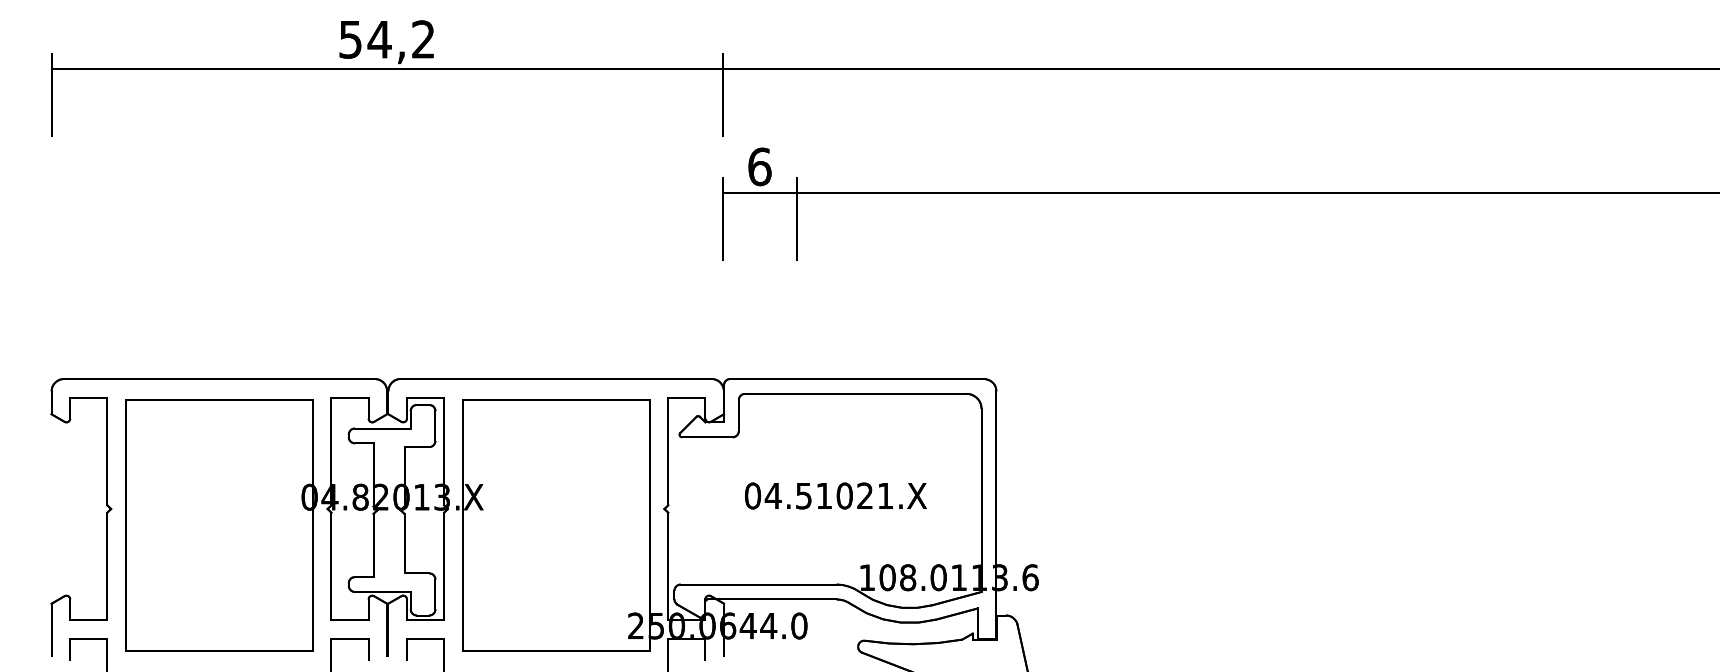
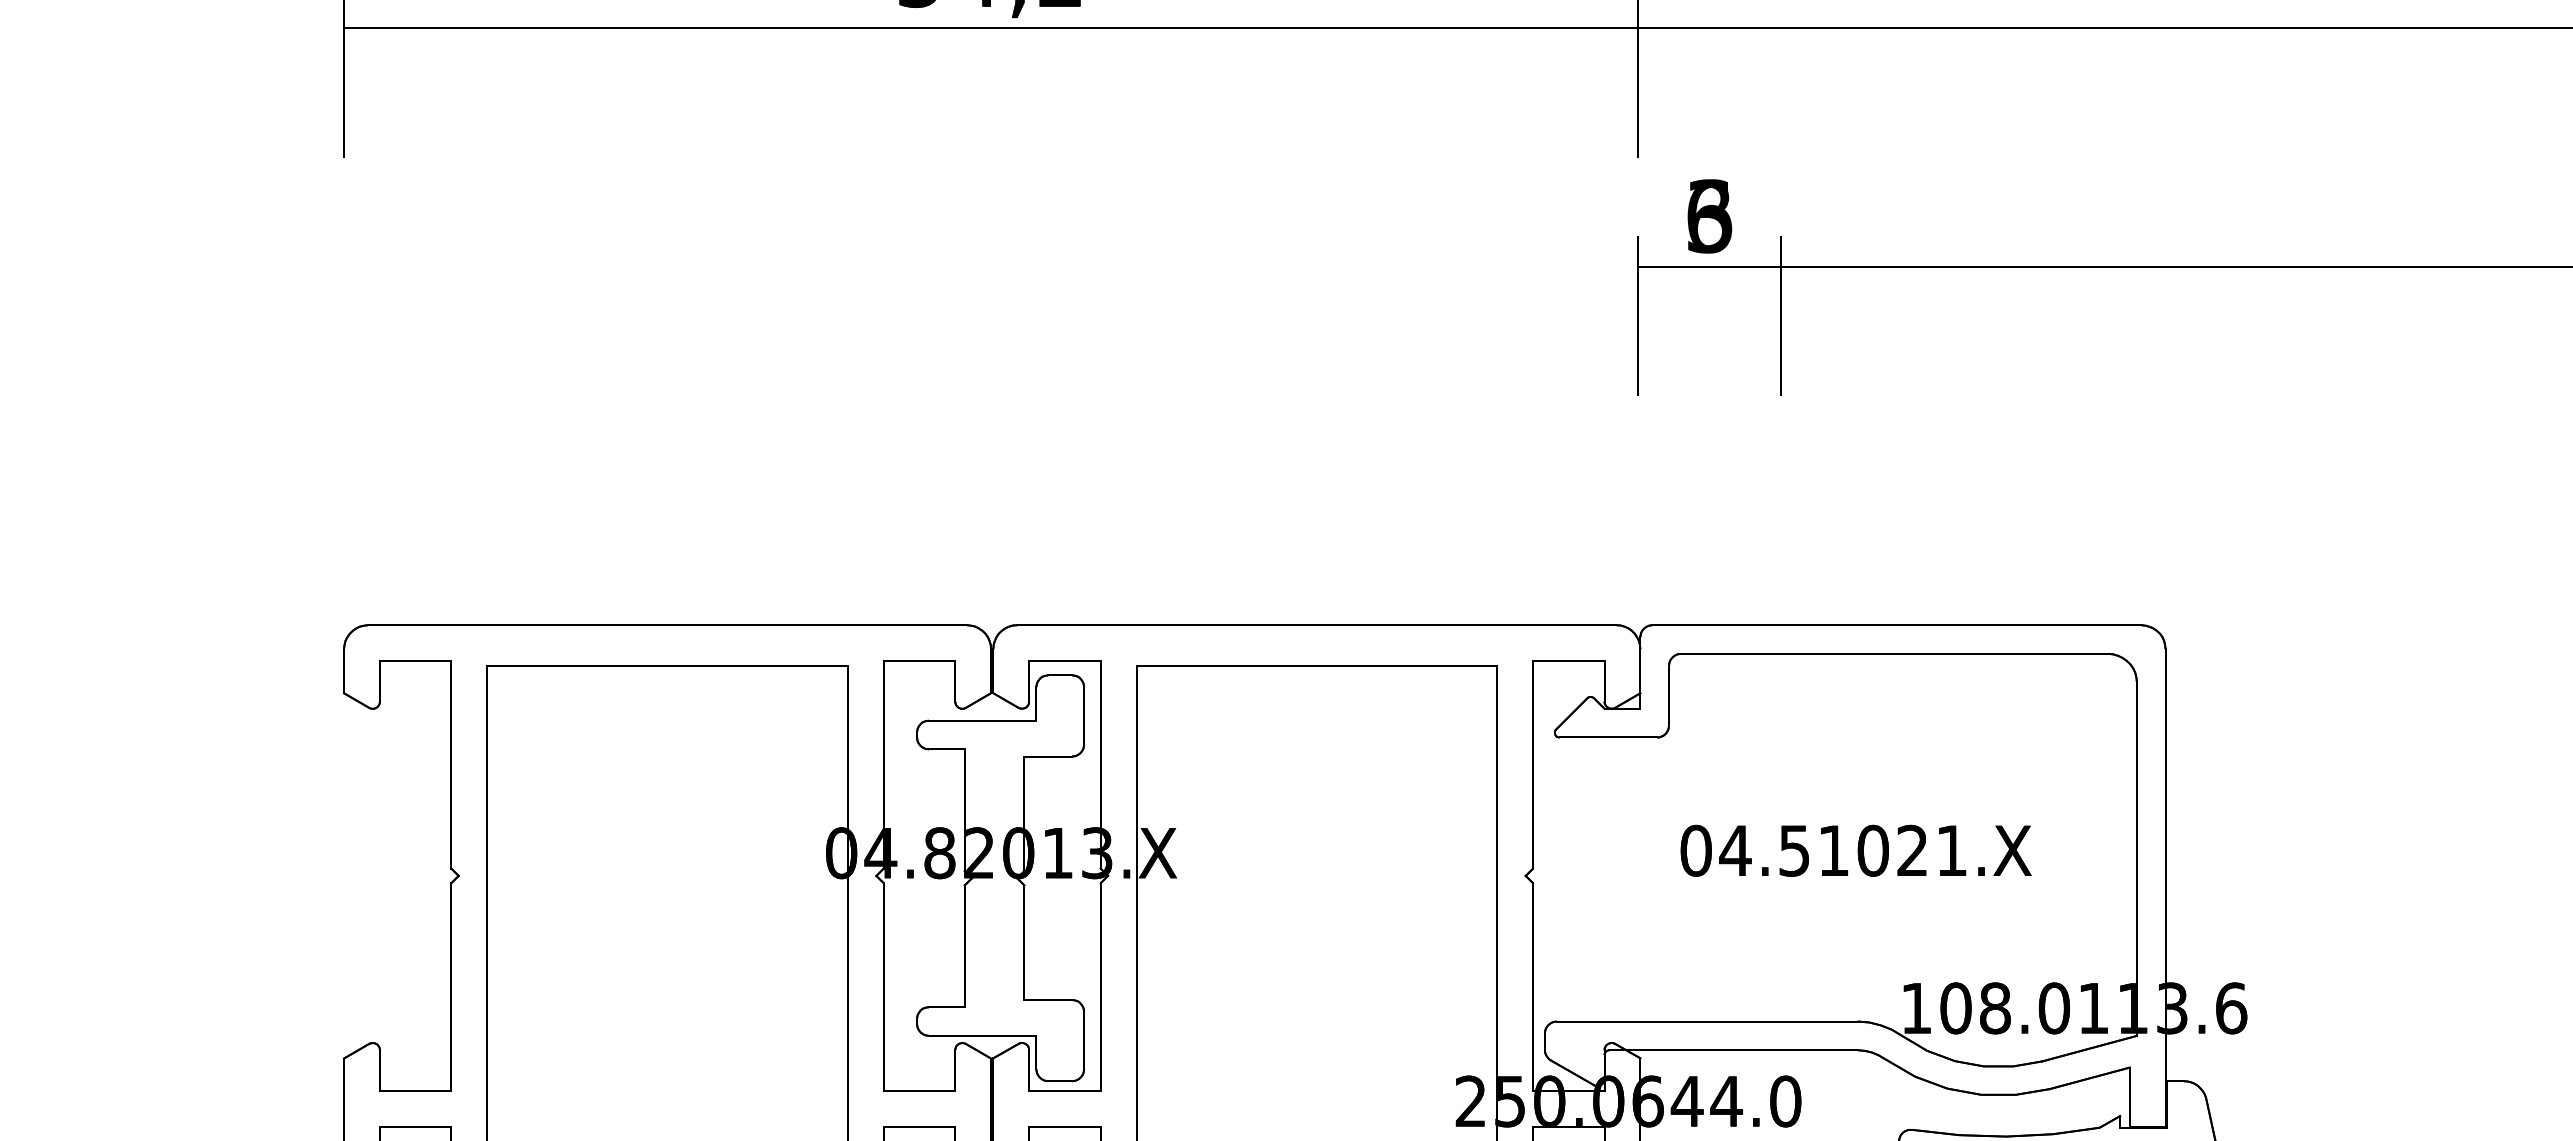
text: (759, 166) -> (1708, 215), 6 -> 3

